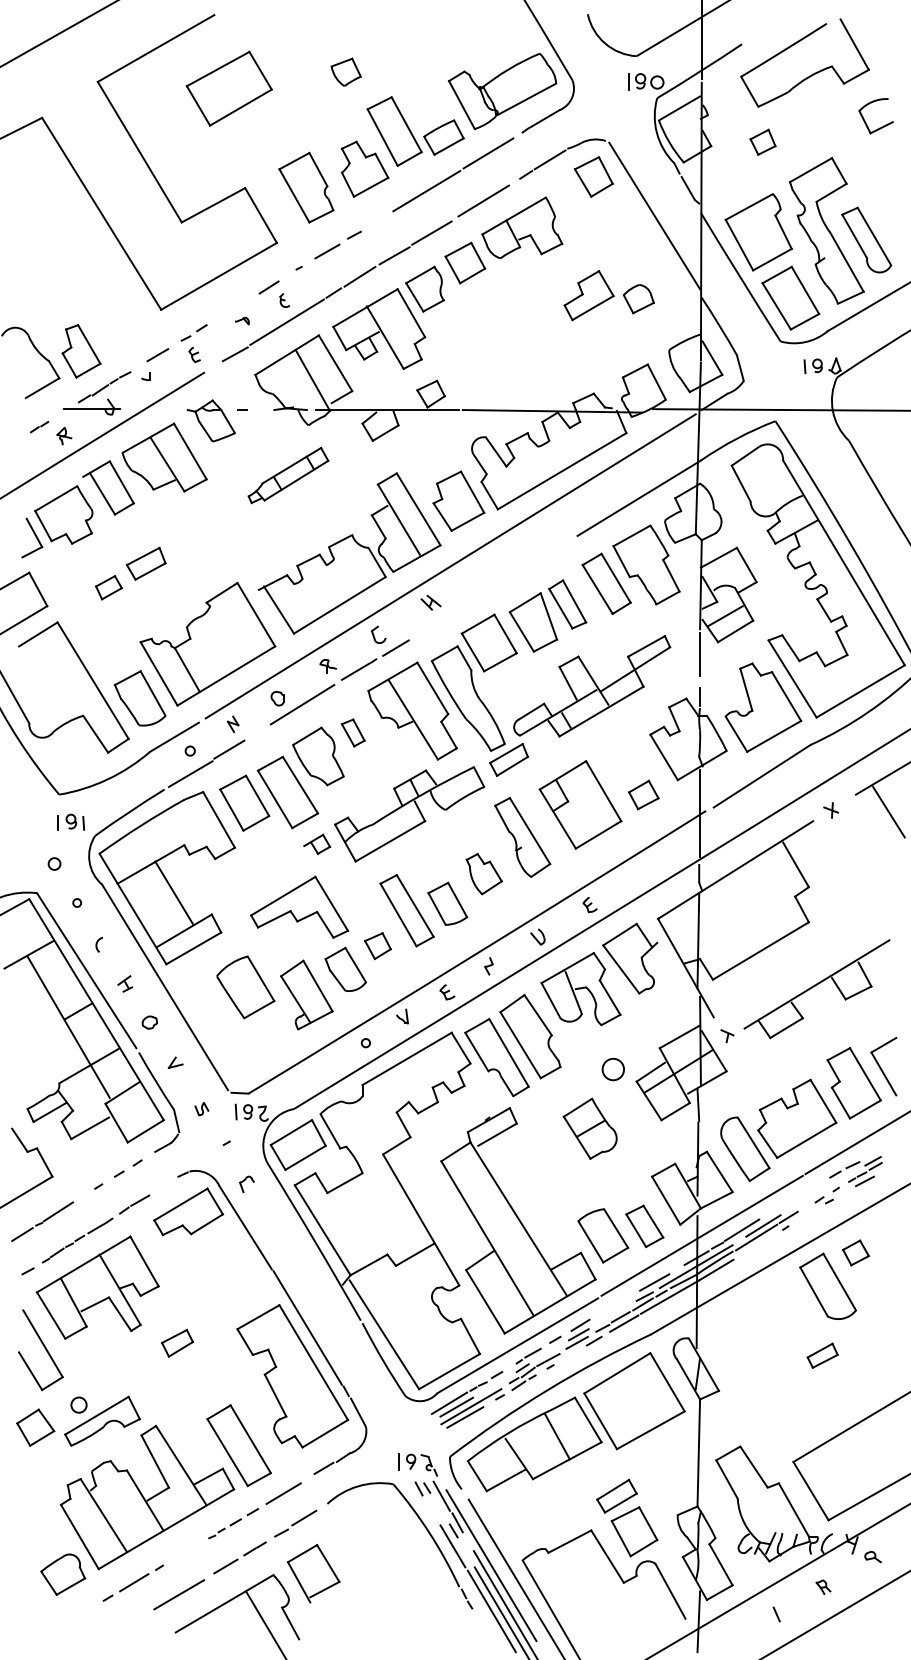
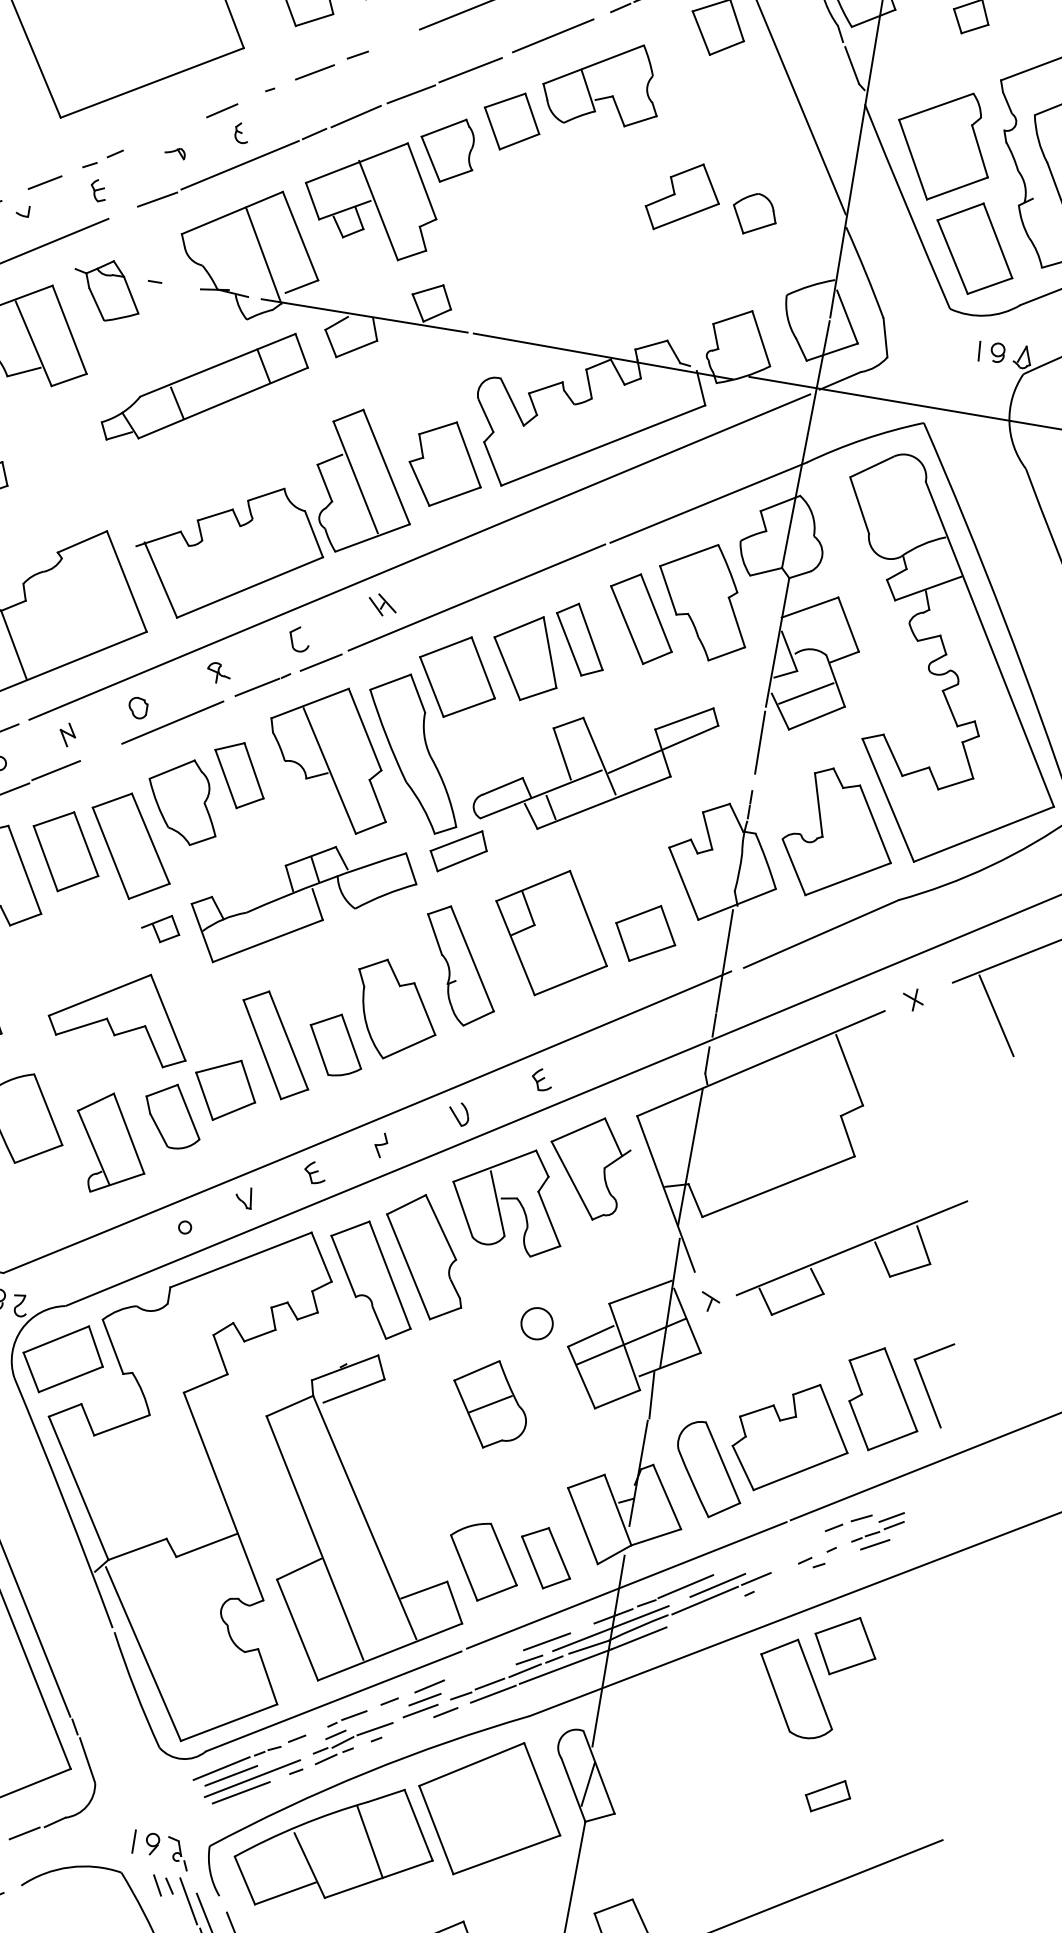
part: (288, 475) -> (206, 387), size x1.67
line: (493, 587) -> (476, 597), added
part: (353, 732) -> (239, 774), size x1.67
part: (643, 794) -> (645, 932), size x1.43
part: (484, 873) -> (396, 1009), size x1.67
part: (377, 945) -> (224, 1088), size x1.67
part: (855, 1252) -> (844, 1645), size x1.67
part: (822, 1355) -> (827, 1795), moved

